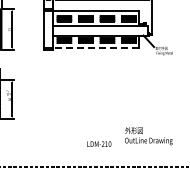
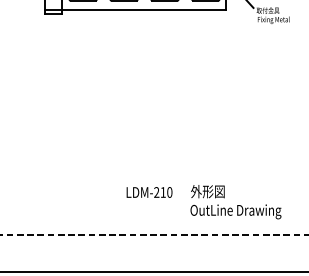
line: (95, 48) -> (142, 10), dashed -> solid
text: (148, 136) -> (235, 202), moved

